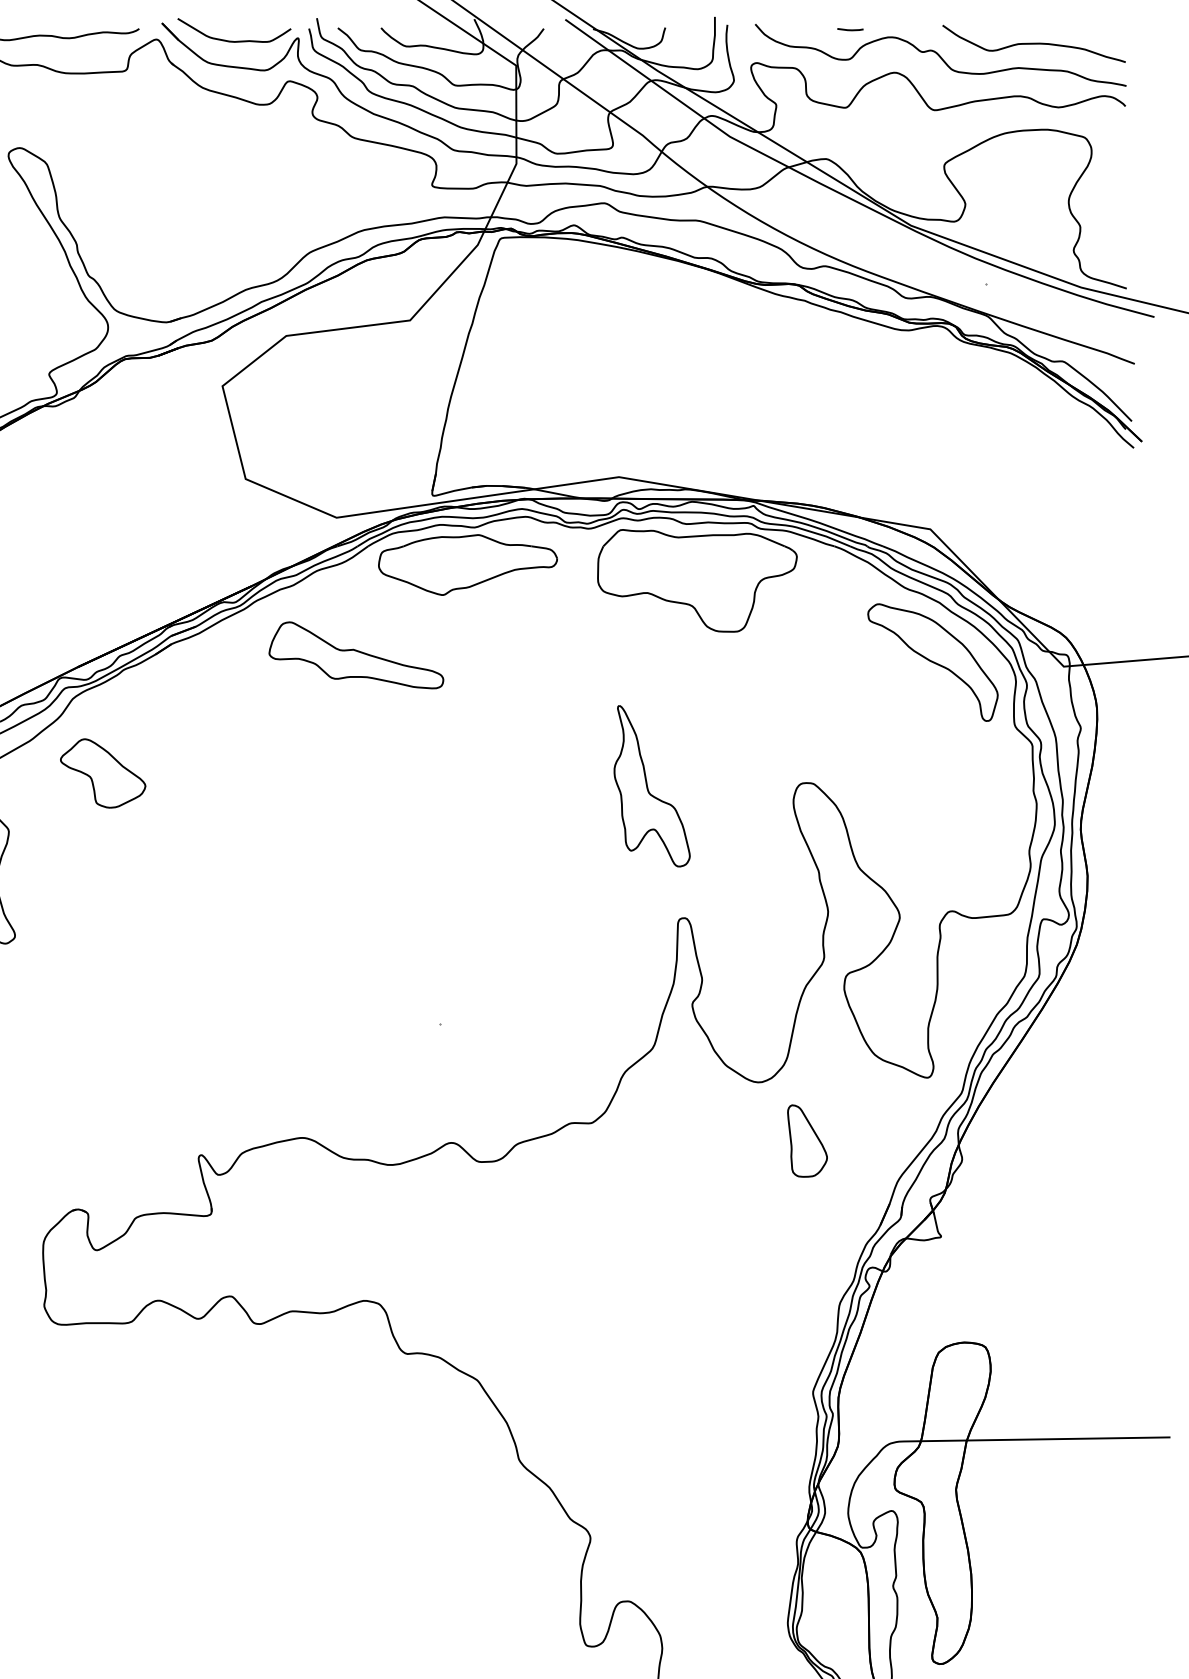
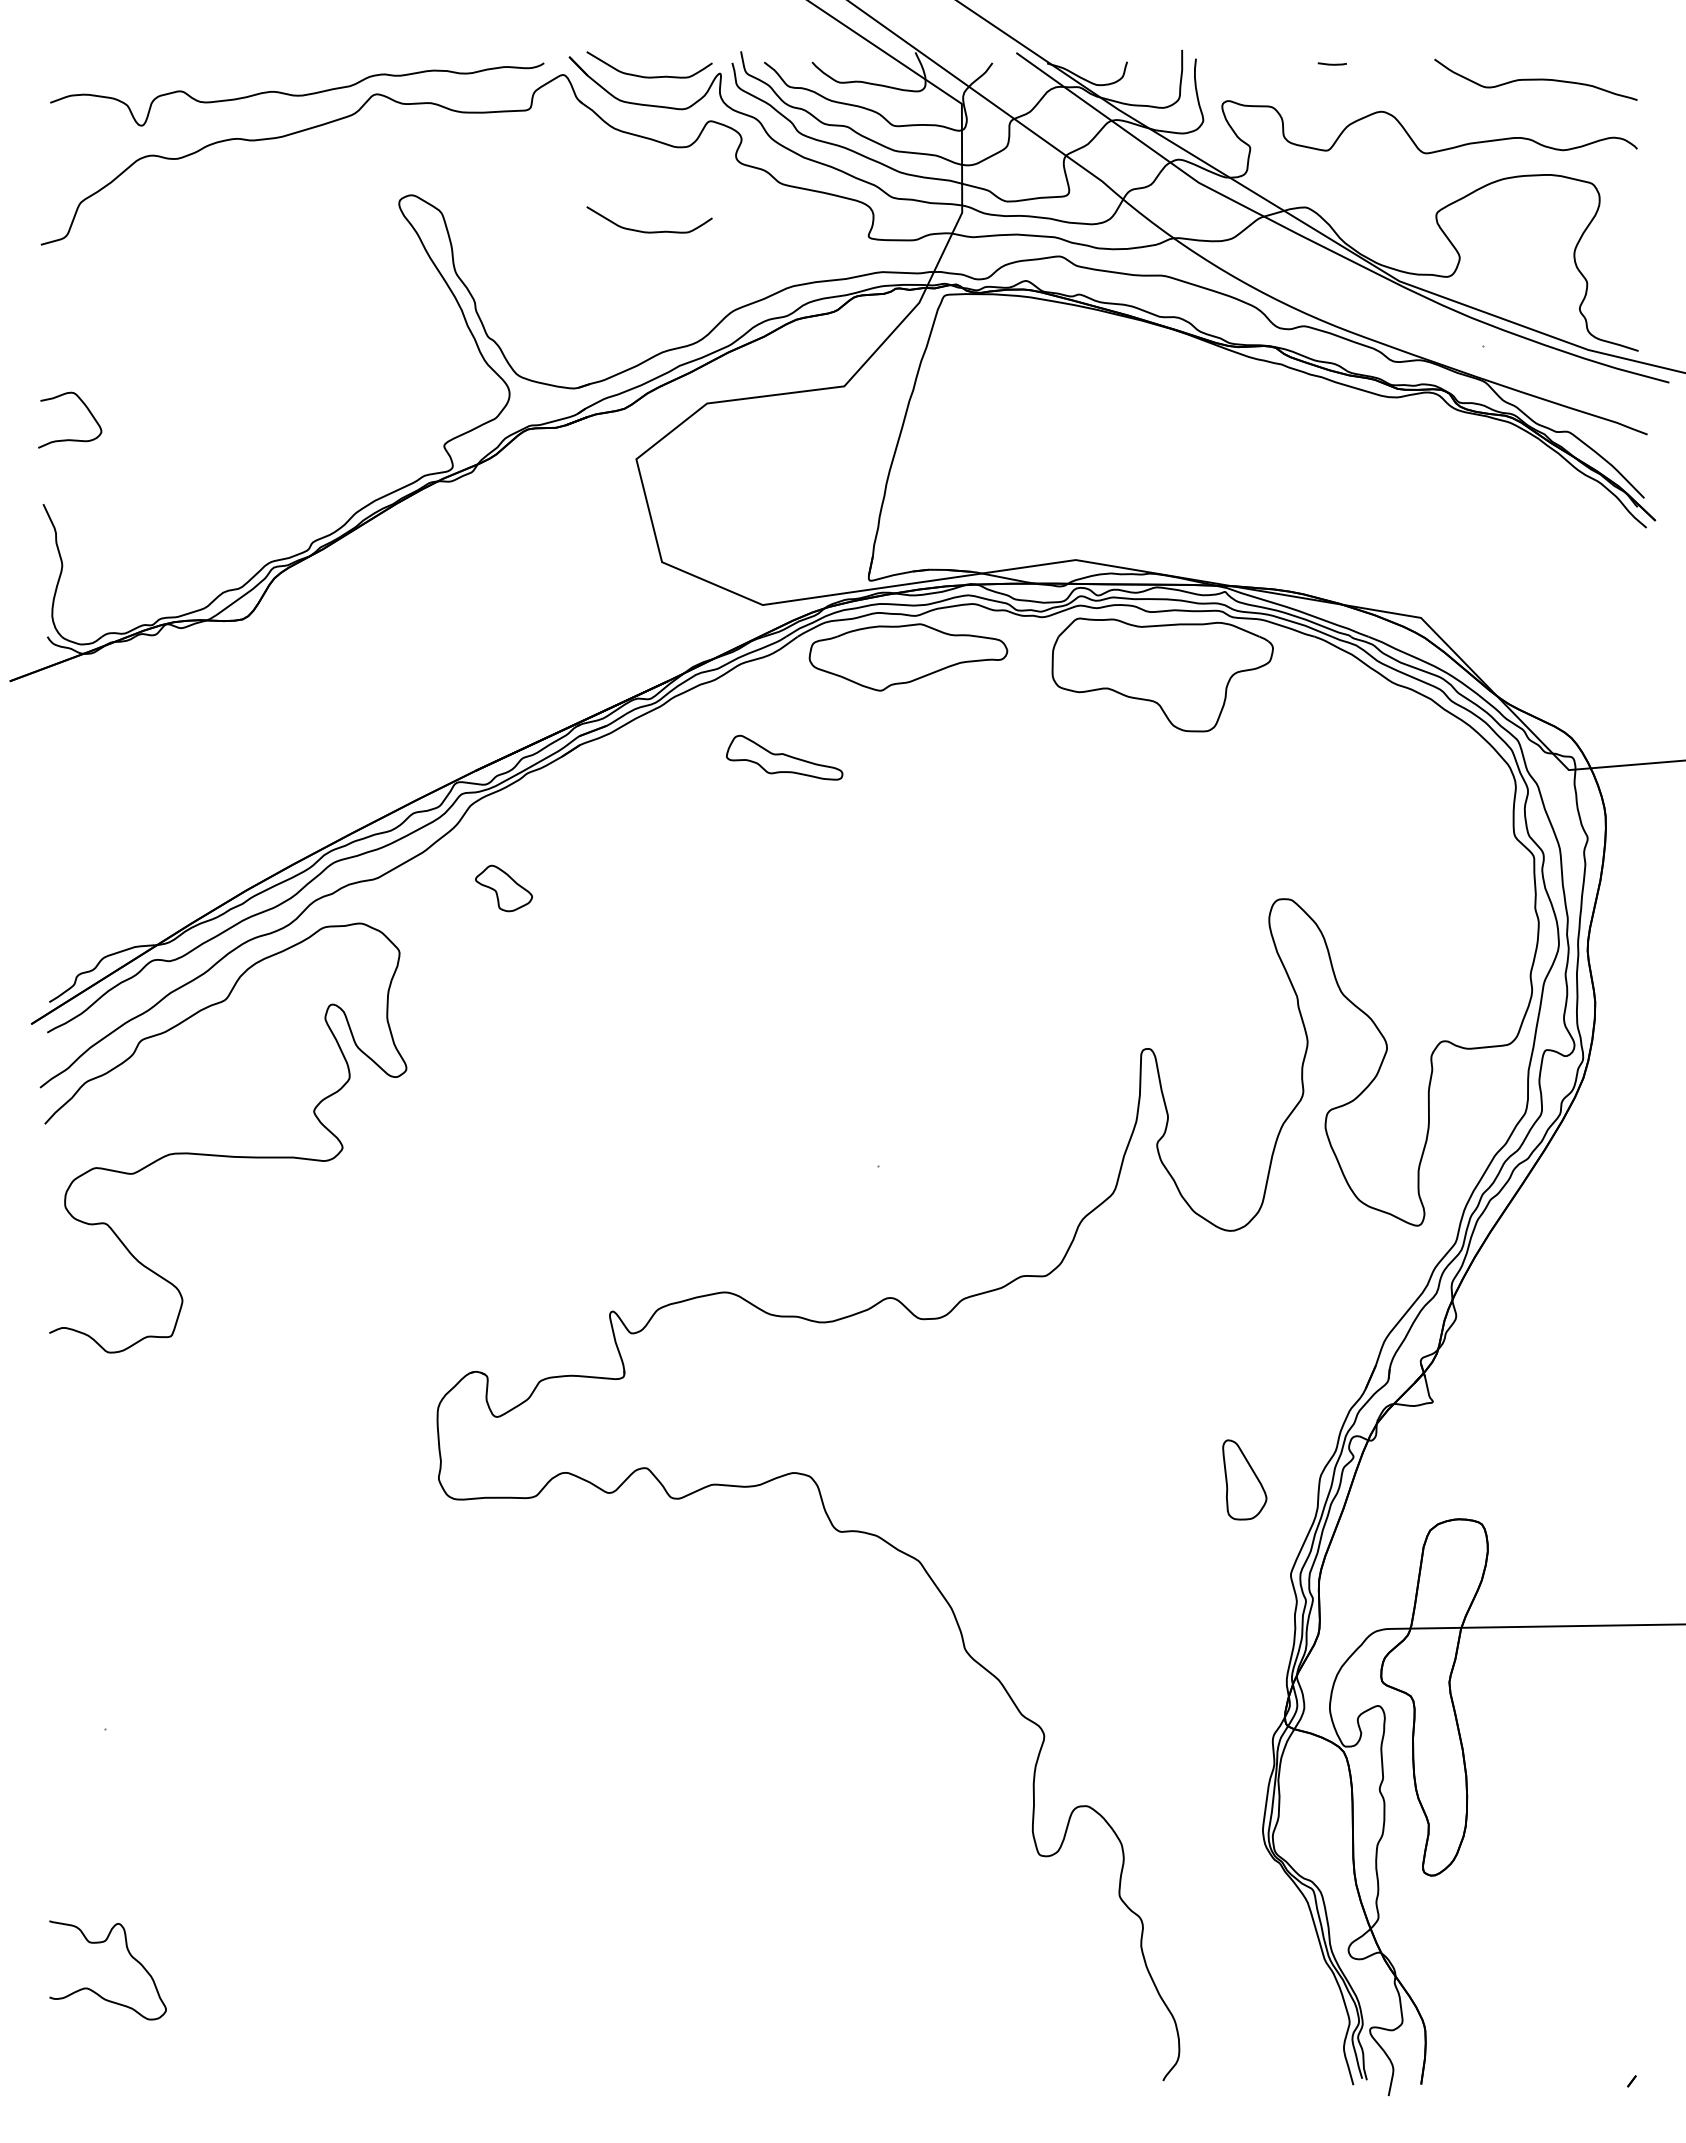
curve: (939, 55) -> (1431, 92), removed
curve: (234, 180) -> (649, 231), added
part: (356, 655) -> (784, 757), size x0.6
part: (932, 662) -> (1423, 765), removed
part: (102, 773) -> (503, 888), size x0.6
part: (652, 786) -> (1112, 902), removed
part: (807, 1140) -> (1244, 1479), moved

